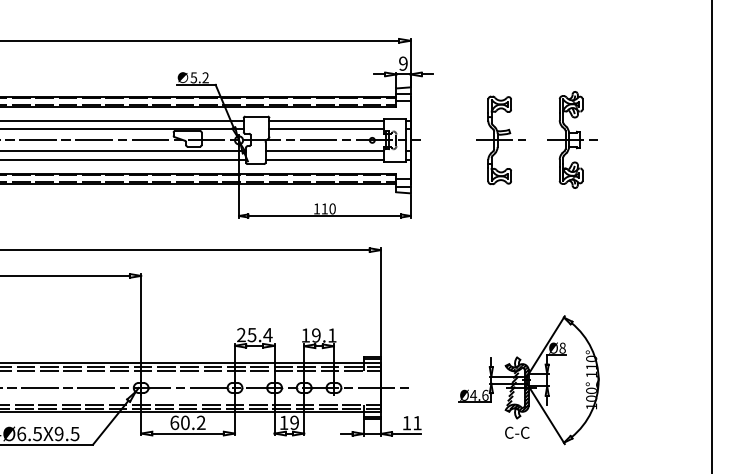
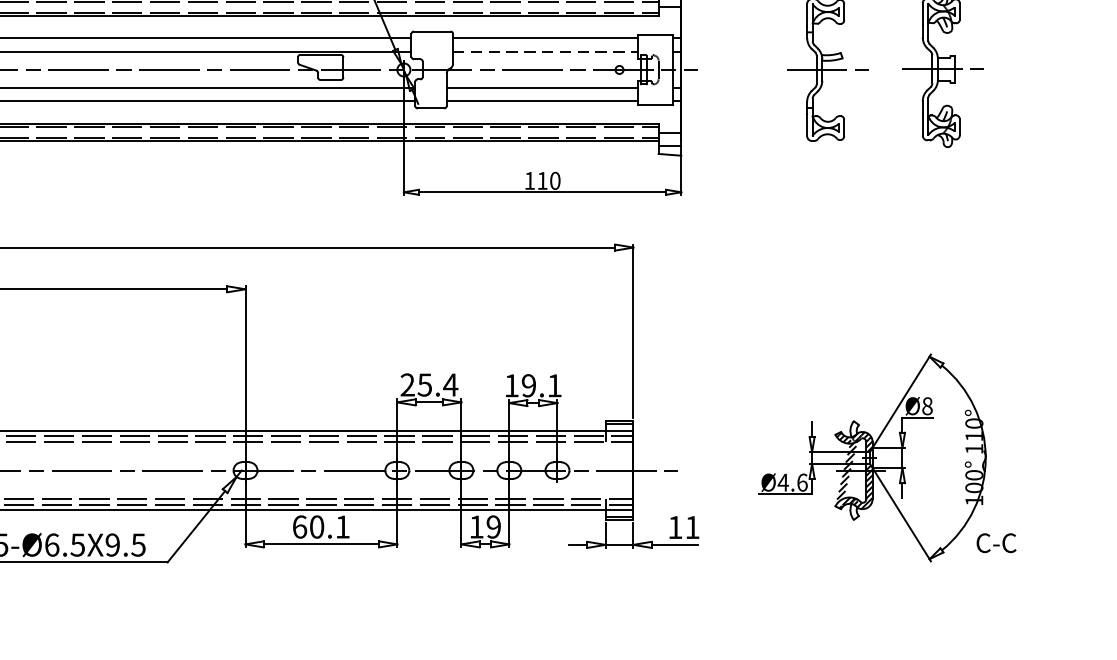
line: (327, 129) -> (546, 52), solid -> dashed
text: (201, 422) -> (343, 526), 60.2 -> 60.1
text: (517, 432) -> (996, 542), moved

